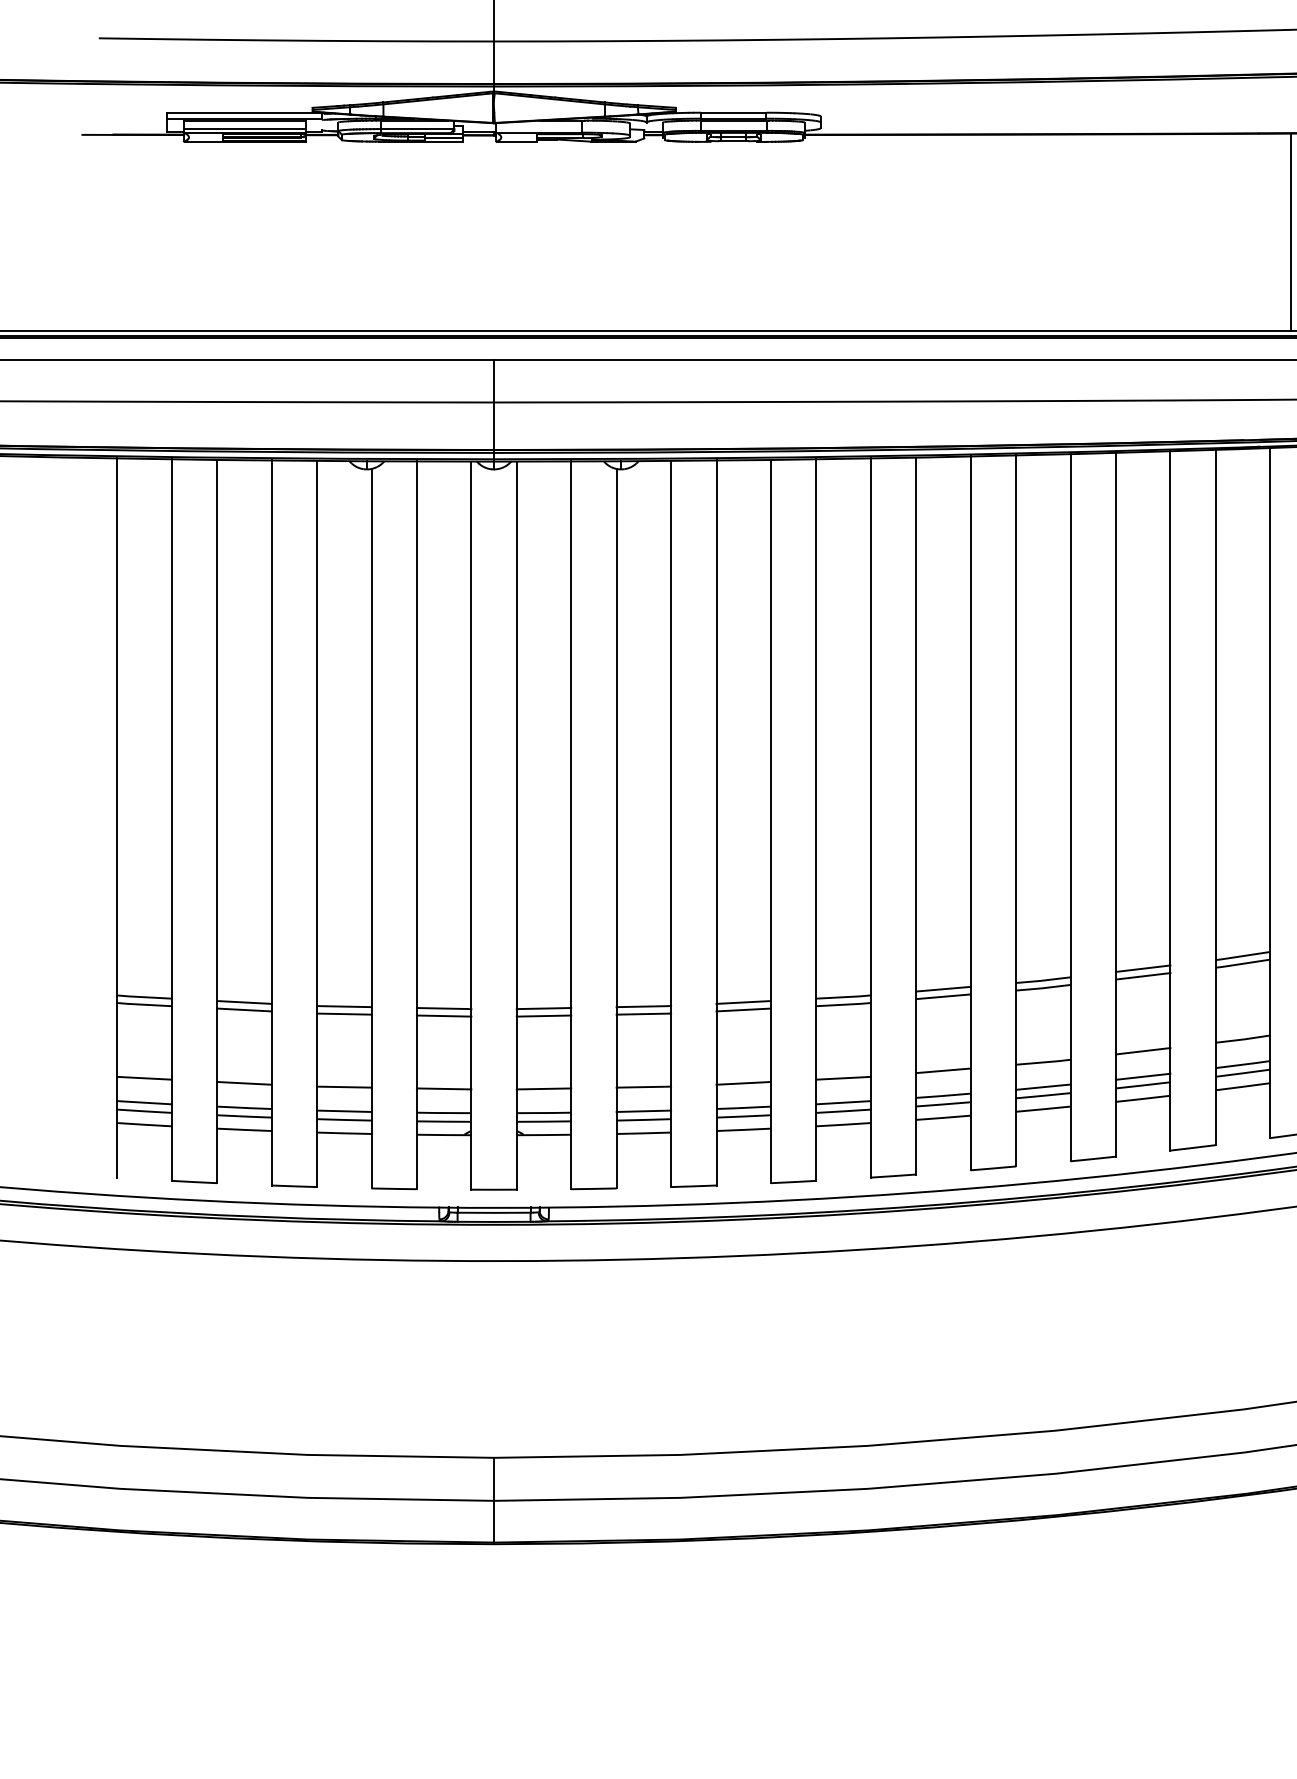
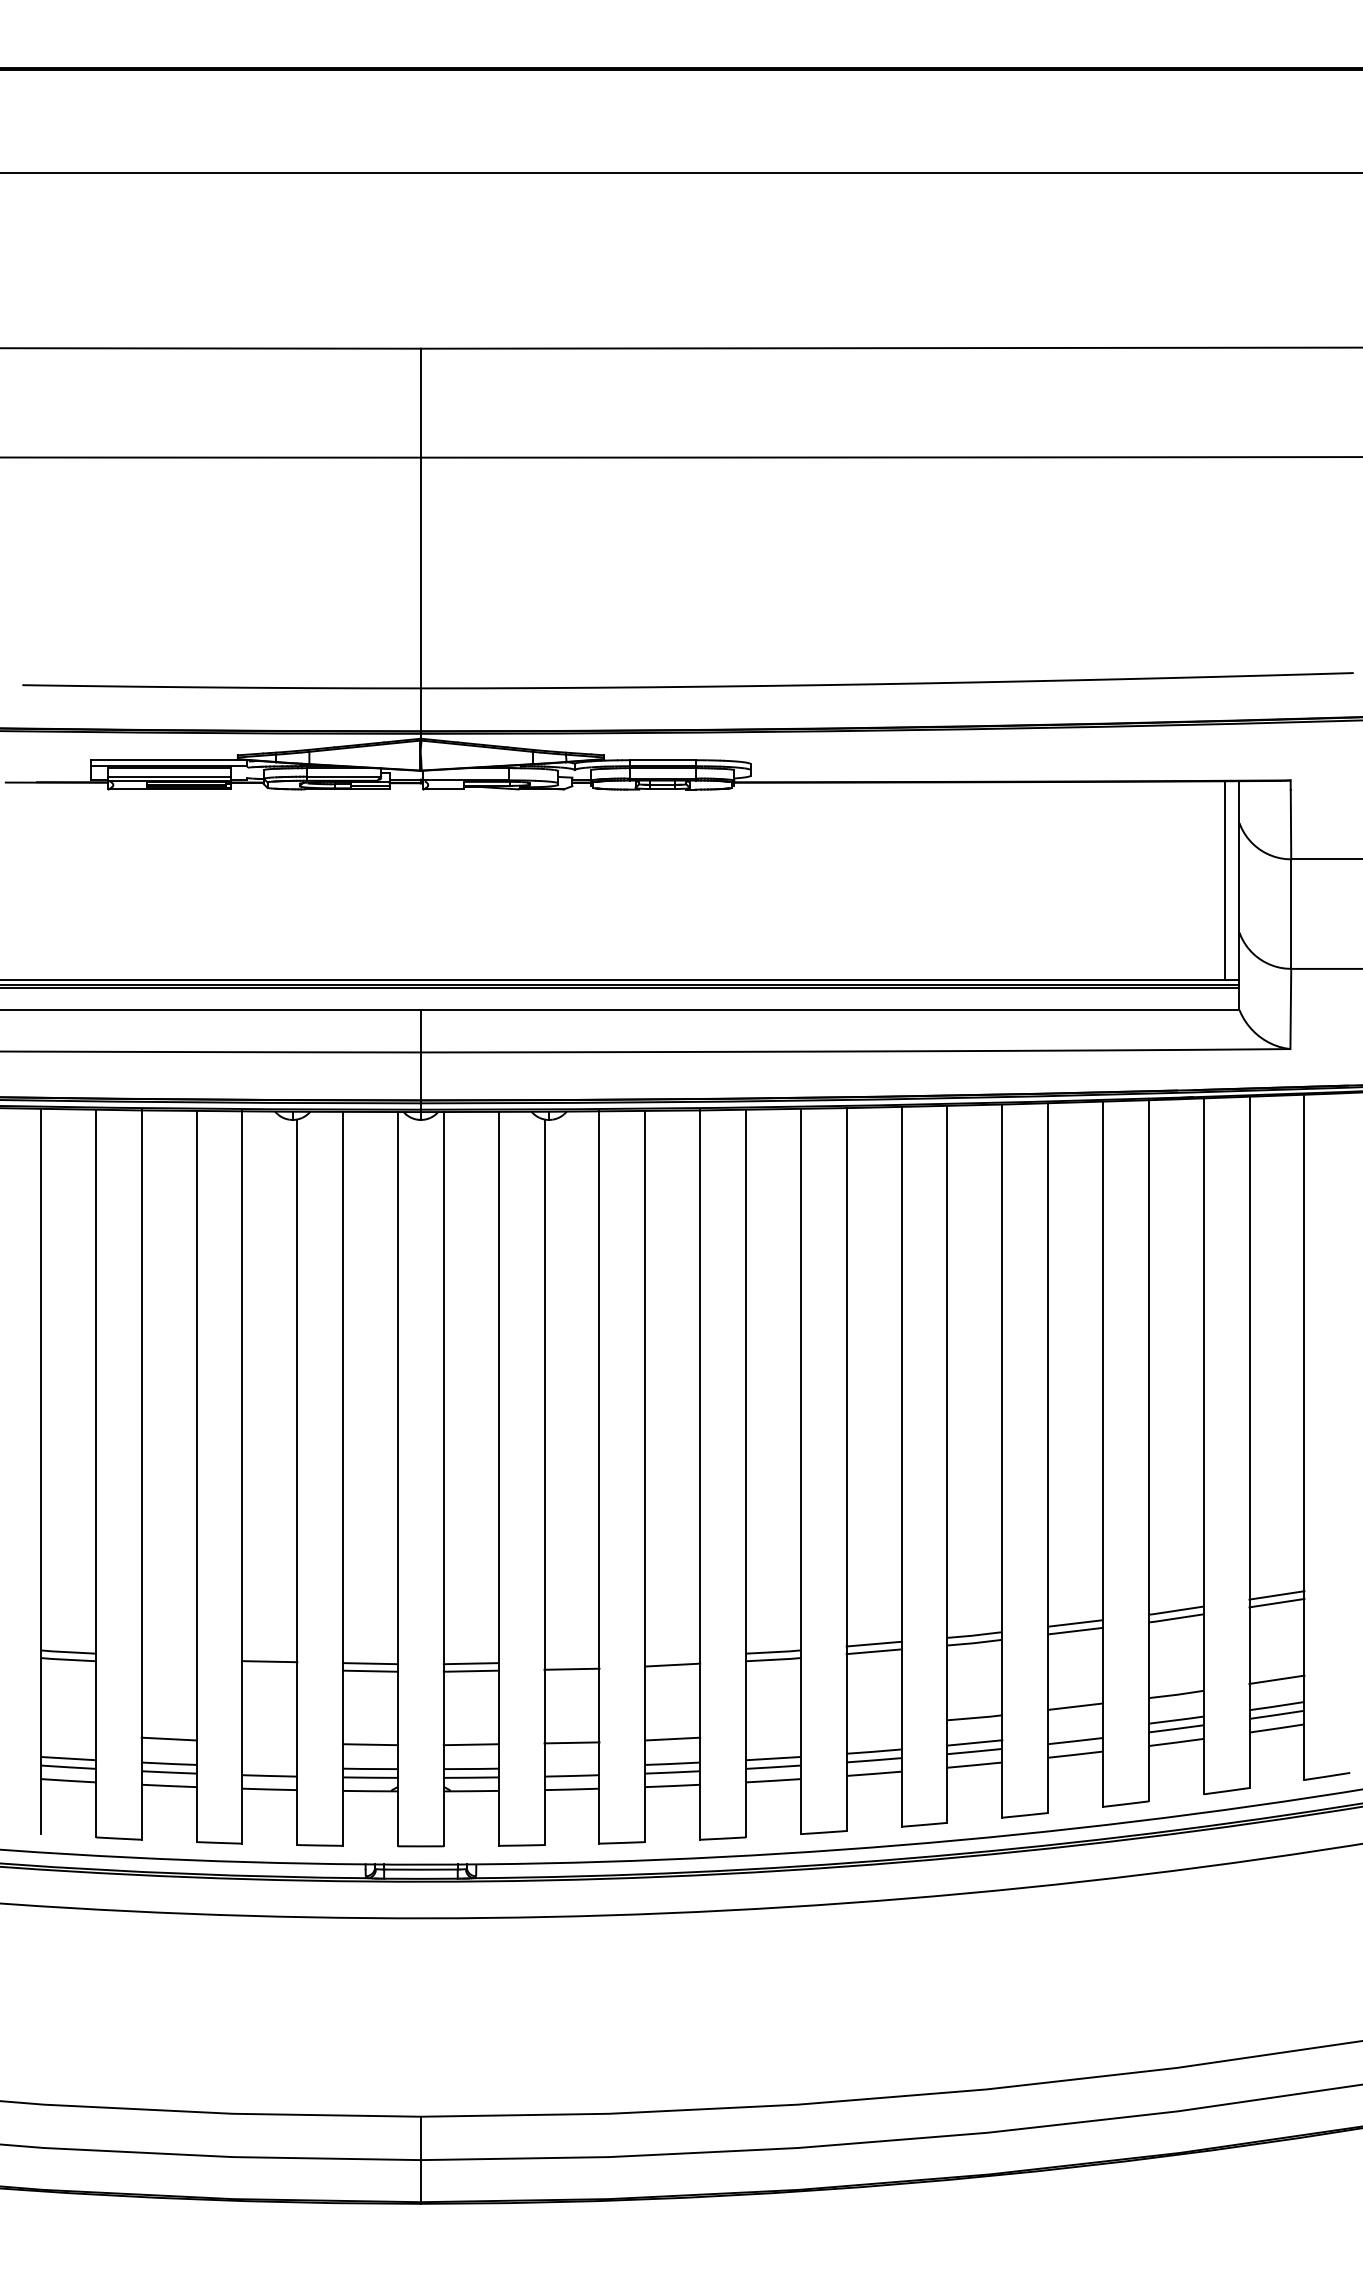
line: (243, 1002) -> (168, 1657), removed
line: (743, 1002) -> (672, 1657), removed
line: (643, 1006) -> (571, 1661), removed
line: (243, 1009) -> (168, 1664), removed
line: (343, 1013) -> (269, 1668), removed
line: (942, 1070) -> (873, 1726), removed
line: (1143, 1076) -> (1075, 1732), removed
line: (144, 1077) -> (68, 1733), removed
line: (842, 1077) -> (772, 1733), removed
line: (343, 1086) -> (269, 1742), removed
line: (343, 1110) -> (269, 1766), removed
line: (643, 1110) -> (571, 1766), removed

